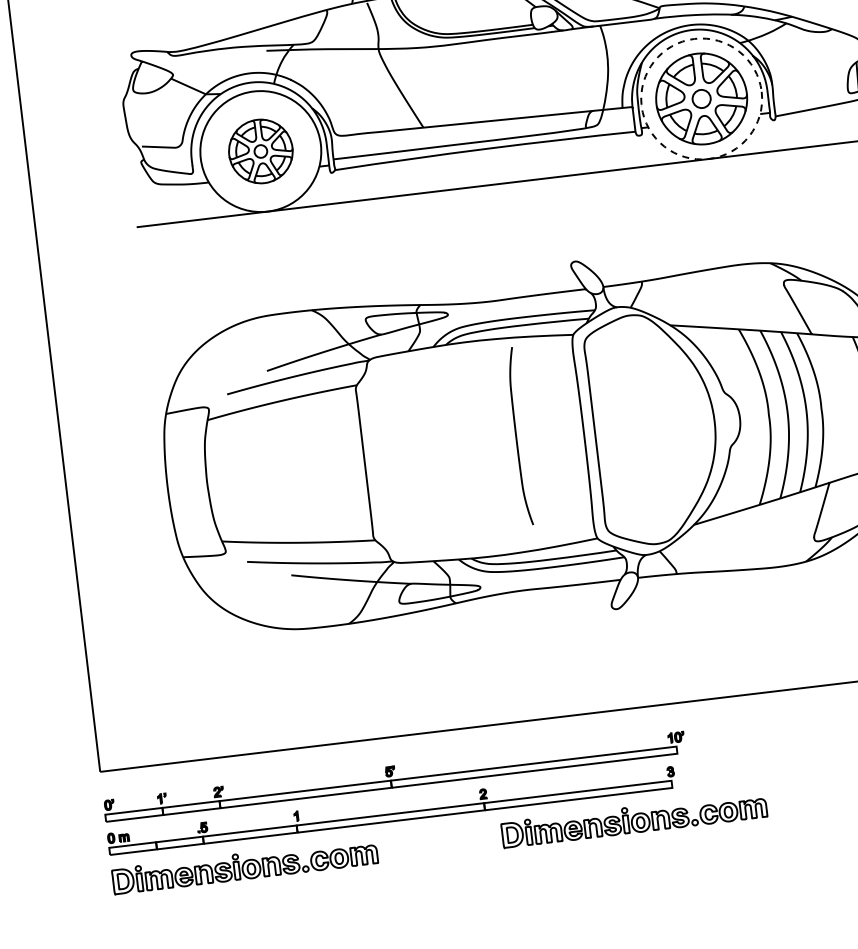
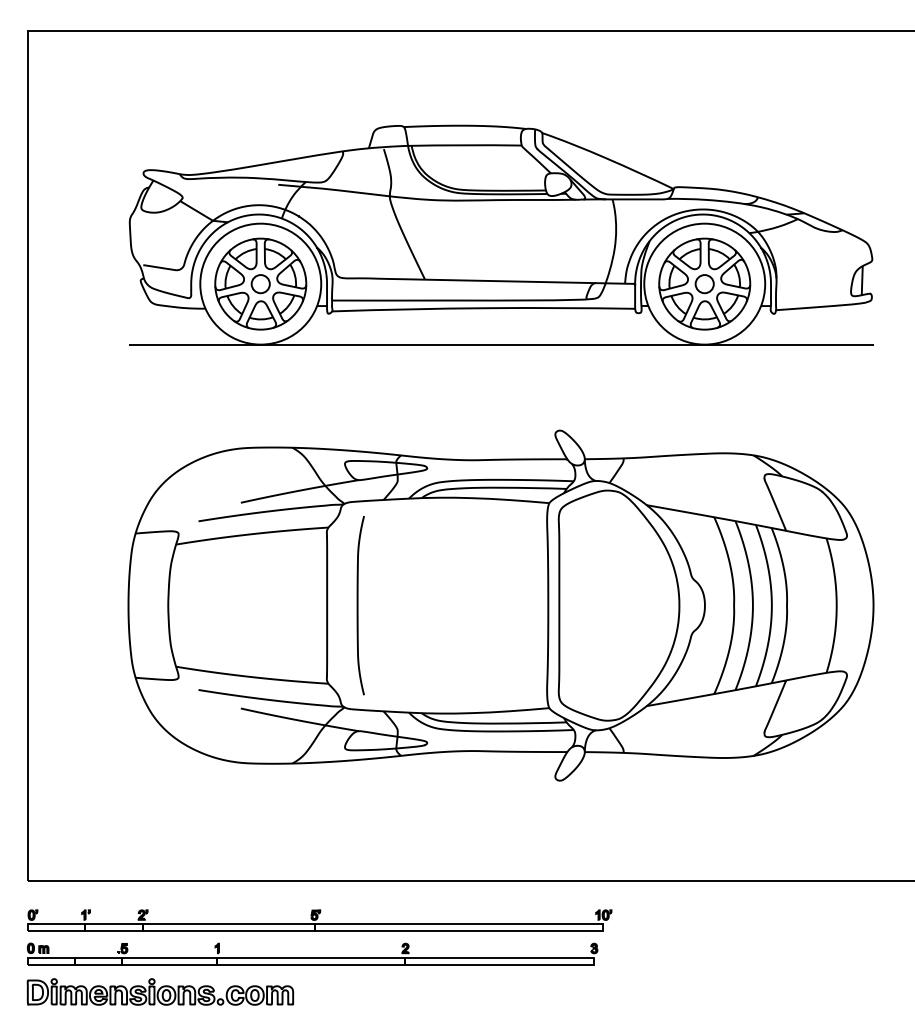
circle: (701, 98) -> (704, 283), dashed -> solid
part: (260, 150) -> (260, 283), size x1.43
curve: (517, 436) -> (358, 605), moved
part: (634, 819) -> (552, 991), removed

